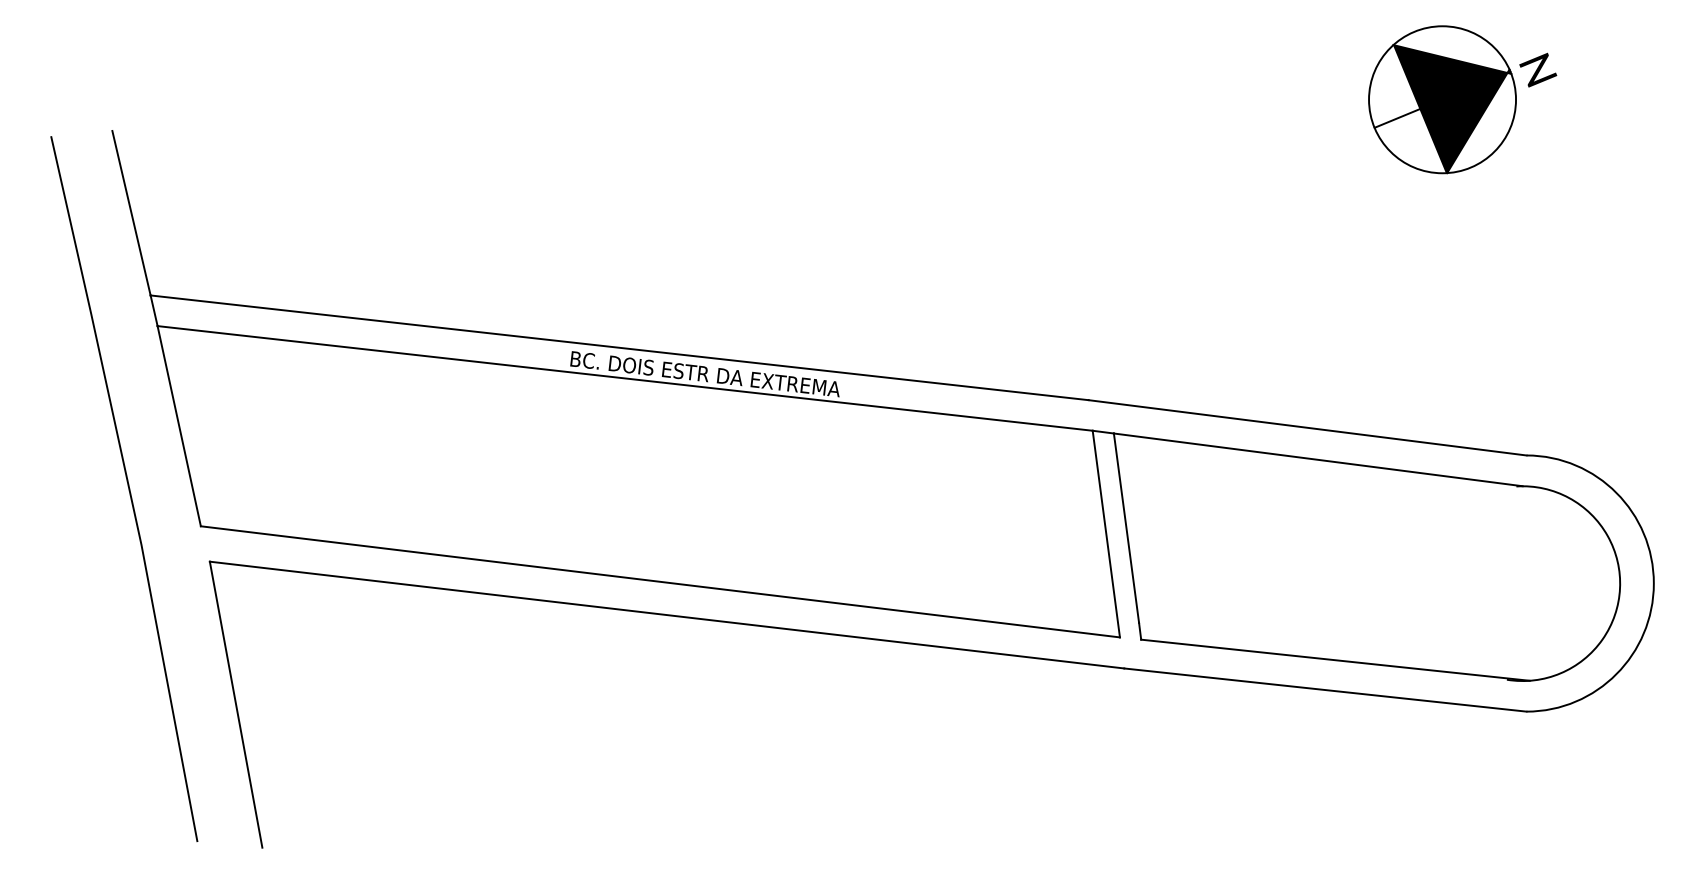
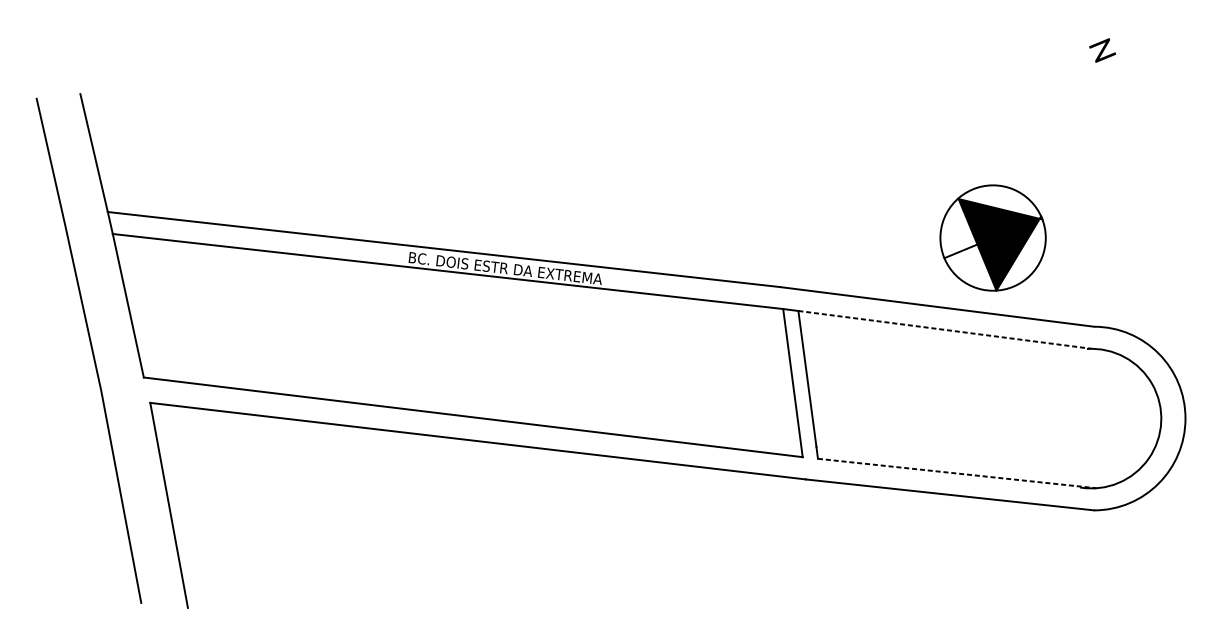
part: (1442, 99) -> (993, 237), moved
line: (1318, 459) -> (945, 329), solid -> dashed
line: (1335, 660) -> (957, 473), solid -> dashed

